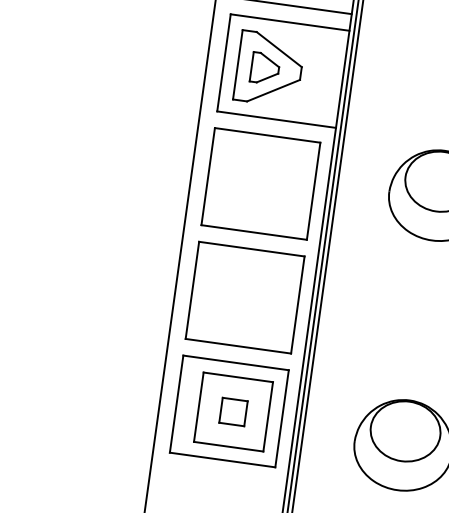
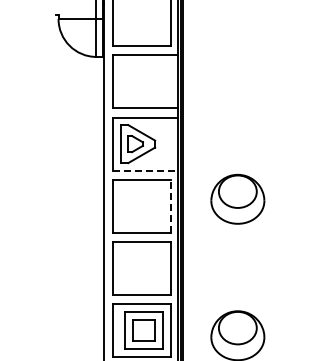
line: (278, 119) -> (146, 170), solid -> dashed
line: (313, 191) -> (170, 206), solid -> dashed
part: (232, 411) -> (143, 330), size x1.6

